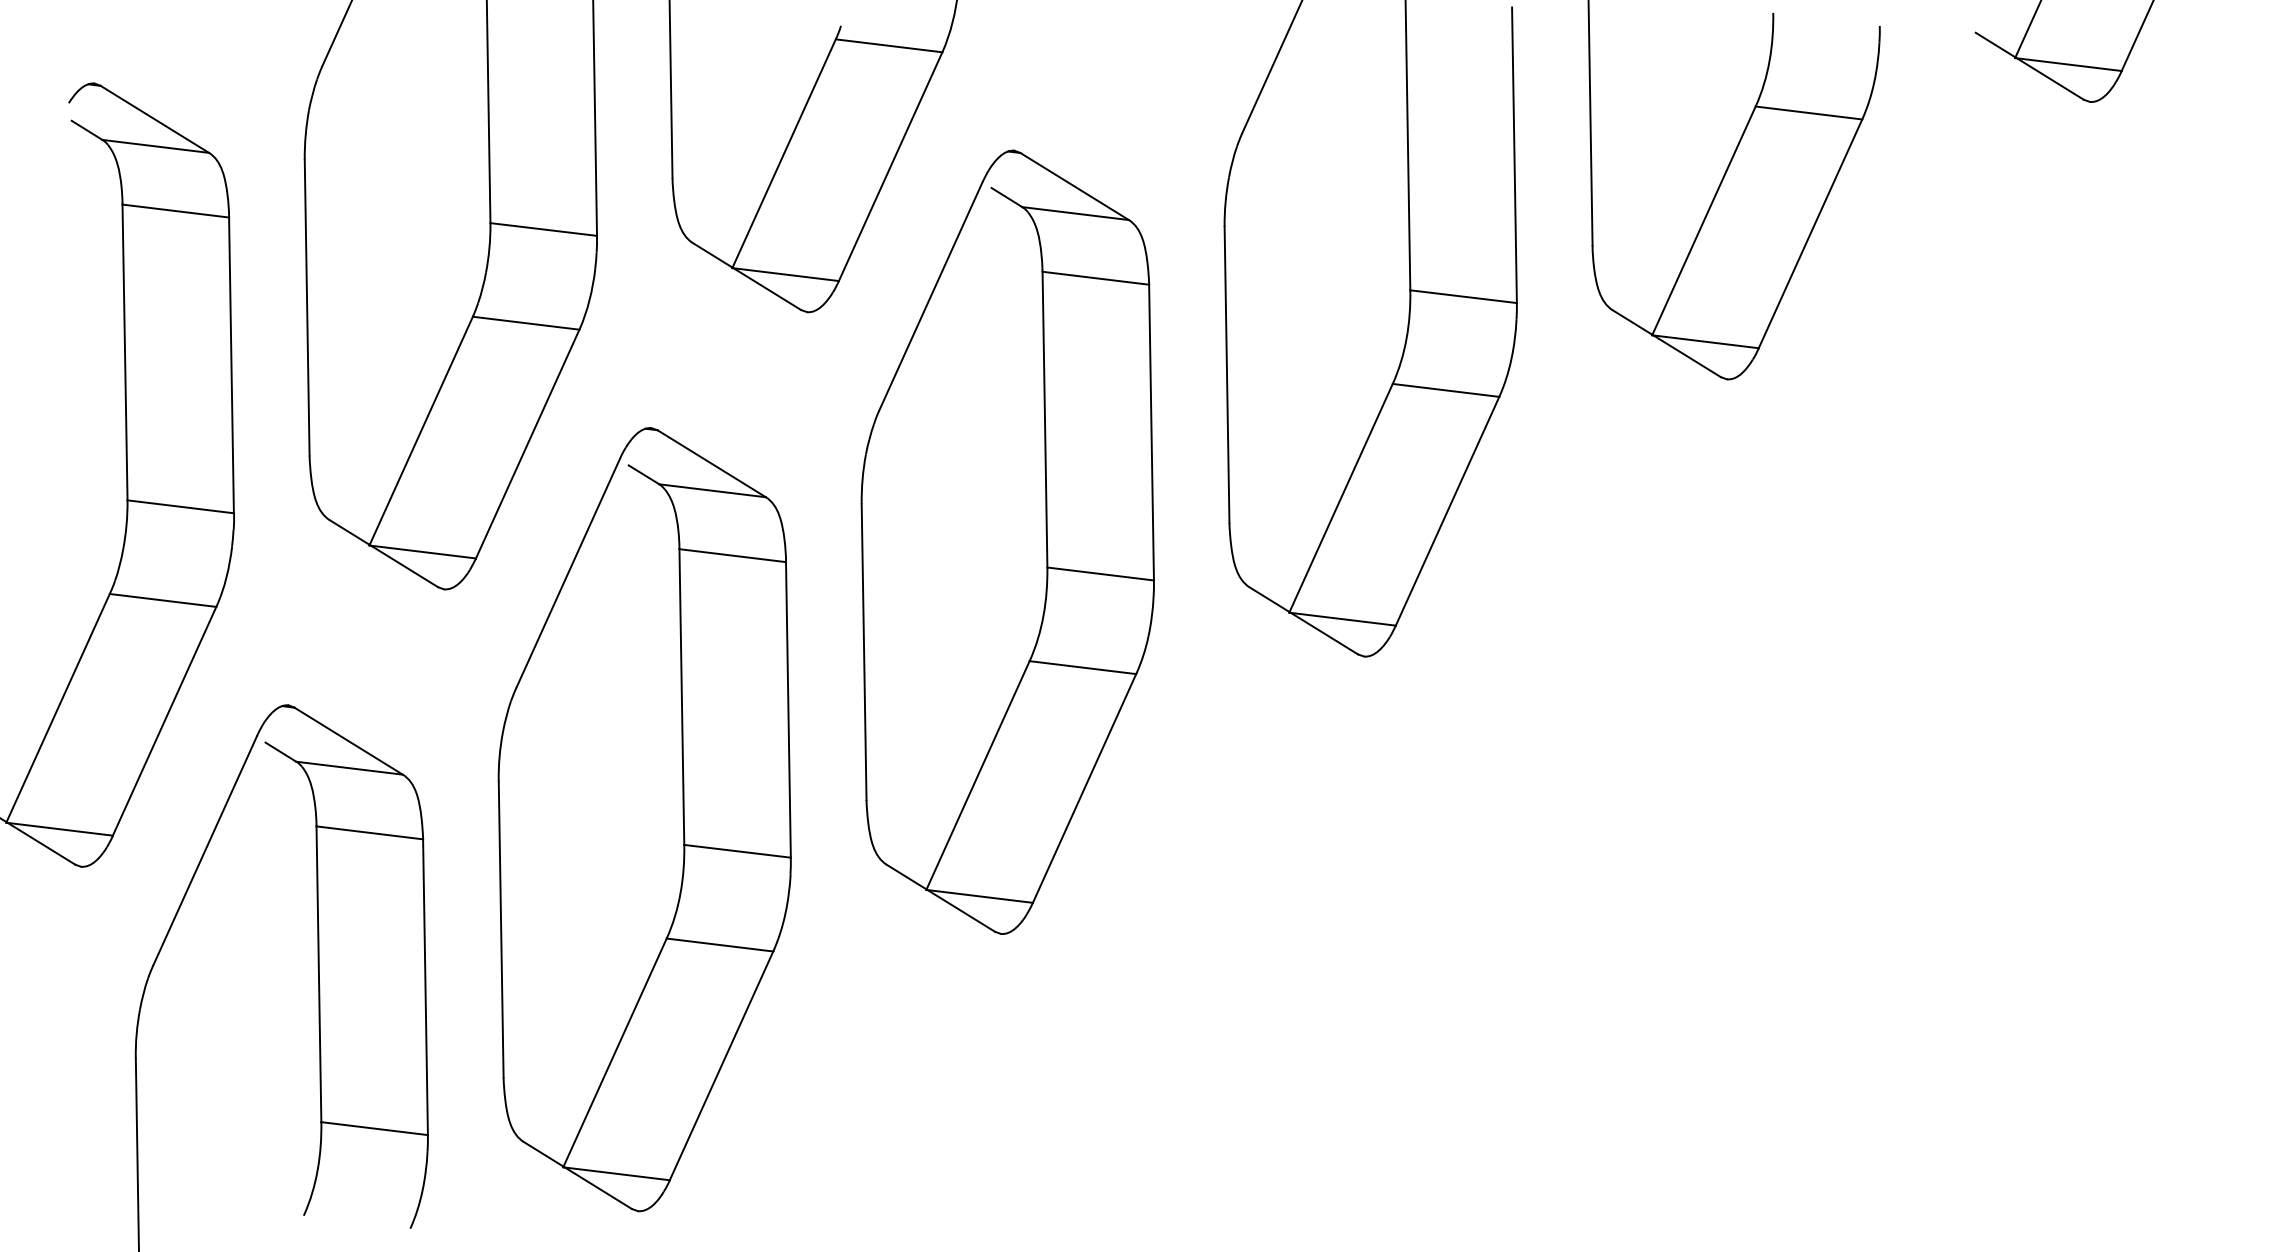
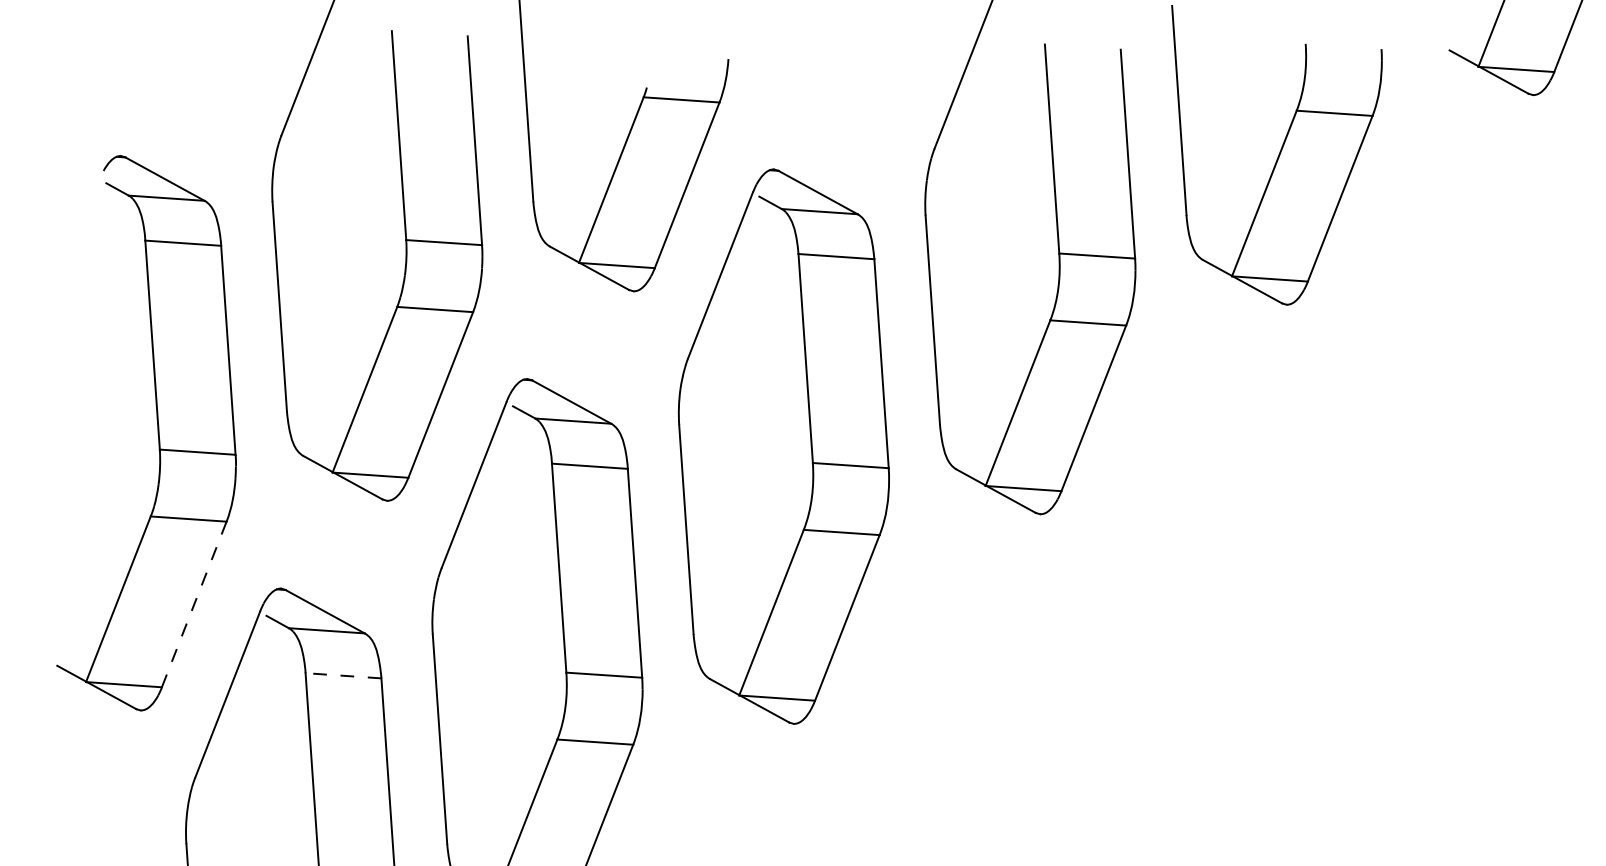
line: (164, 721) -> (194, 604), solid -> dashed
line: (369, 832) -> (343, 675), solid -> dashed

